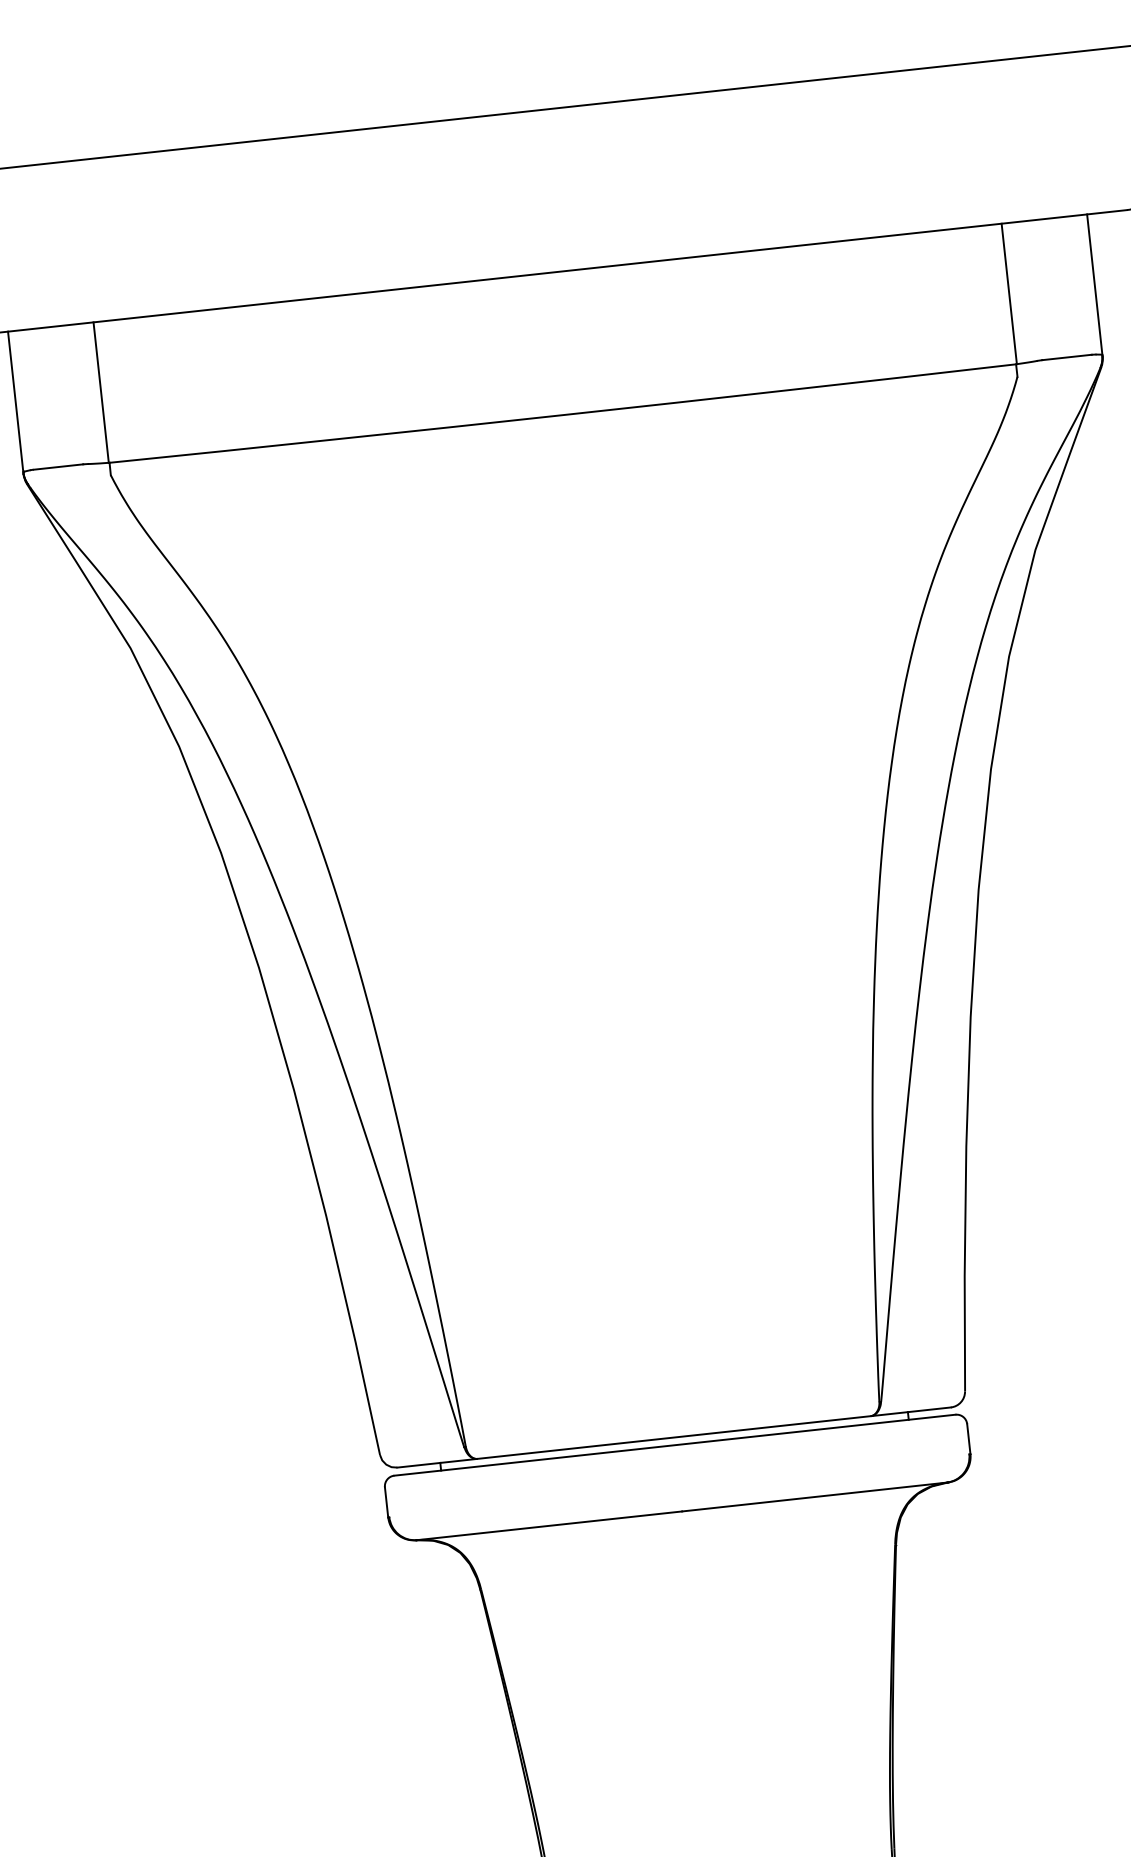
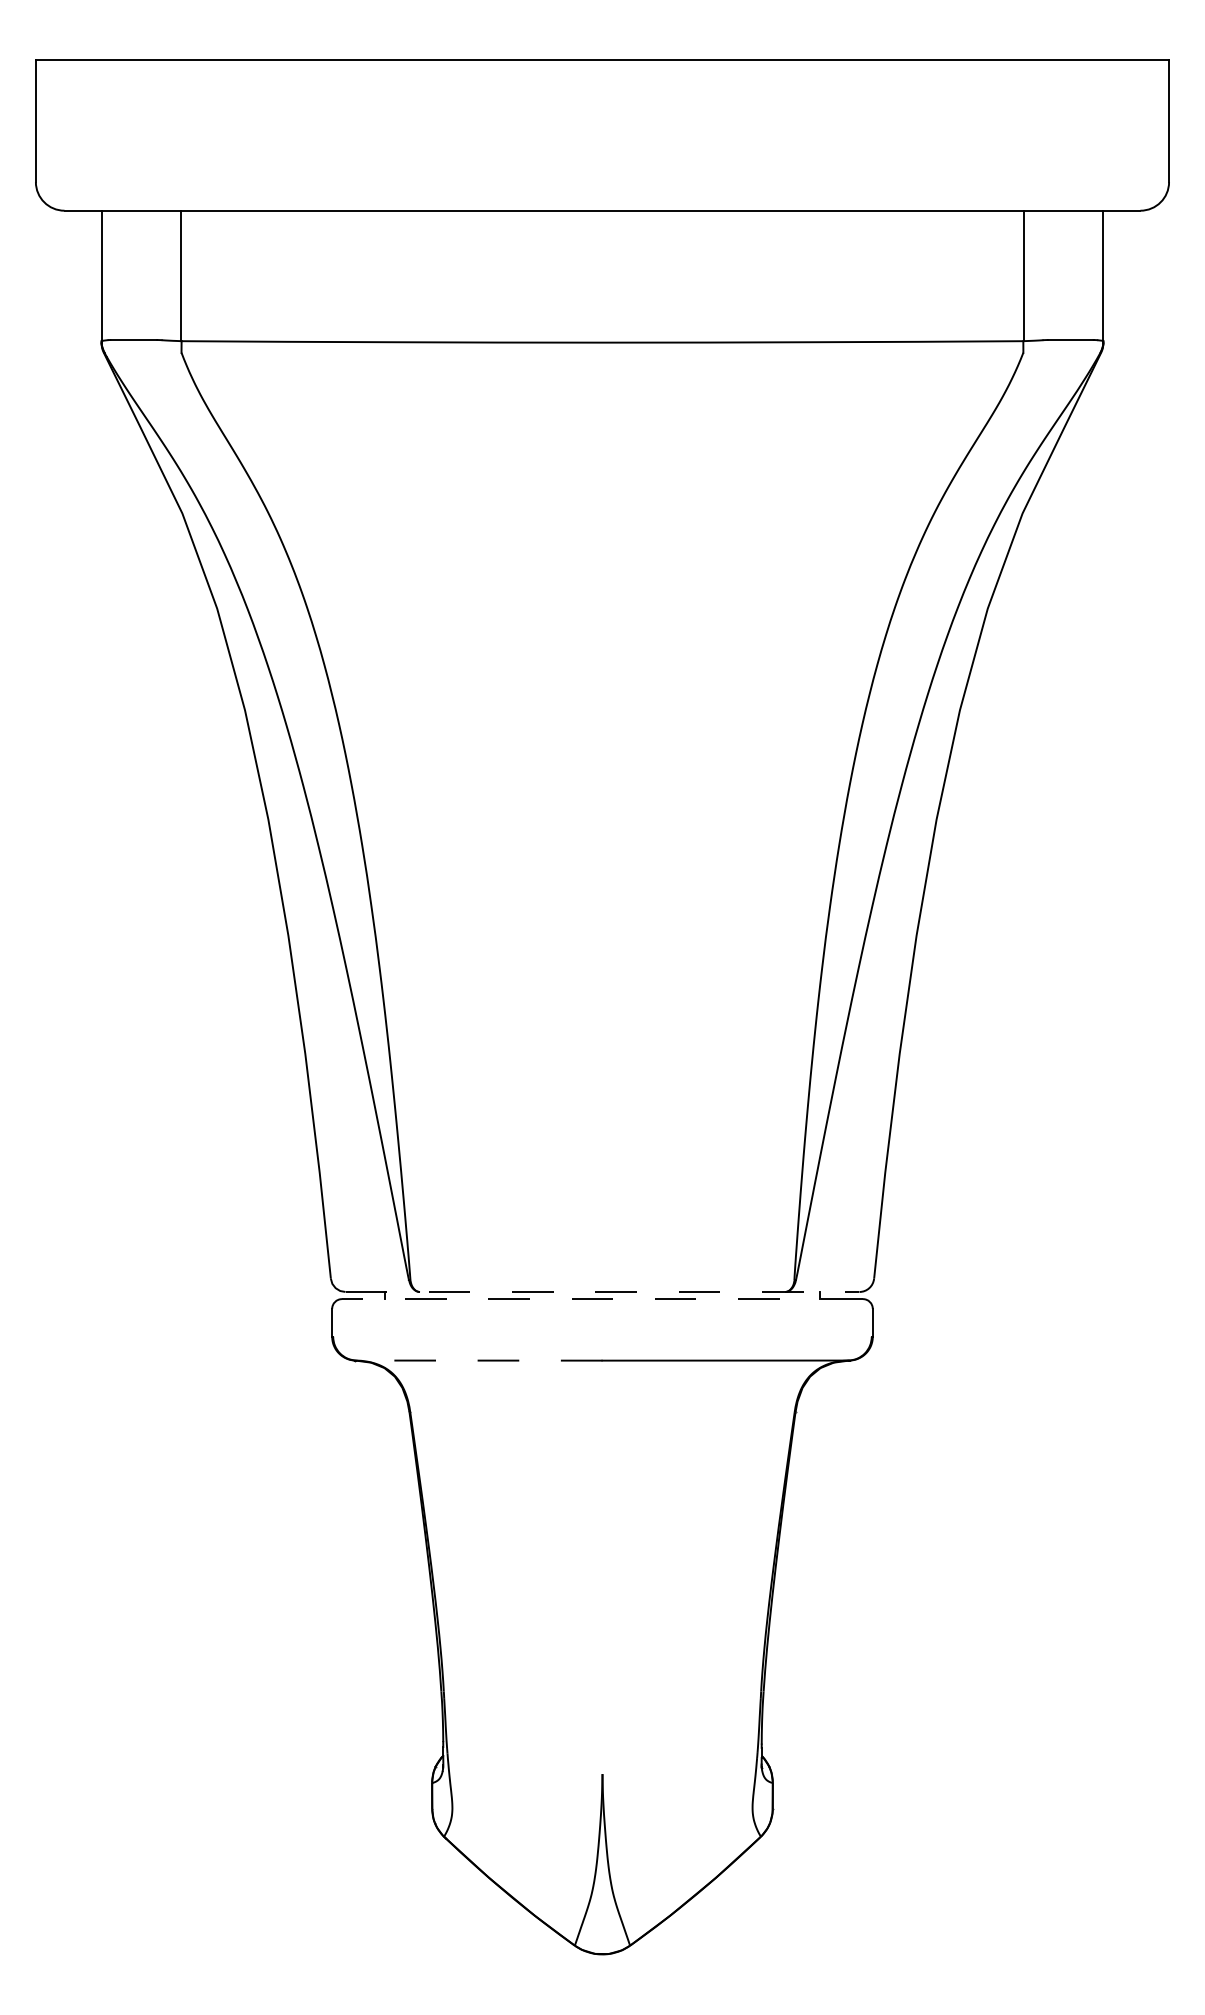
line: (674, 1437) -> (602, 1291), solid -> dashed
line: (673, 1445) -> (601, 1299), solid -> dashed
line: (548, 1525) -> (478, 1360), solid -> dashed

